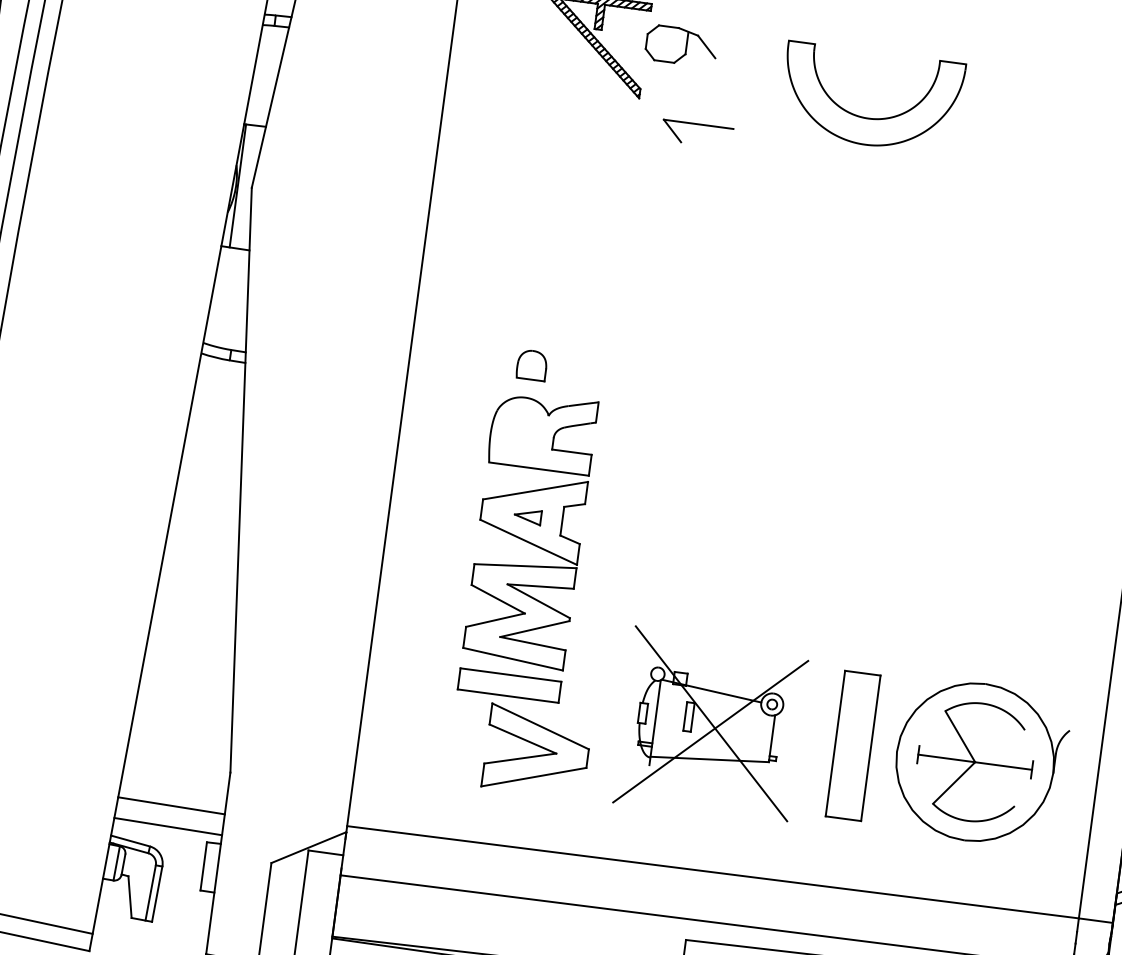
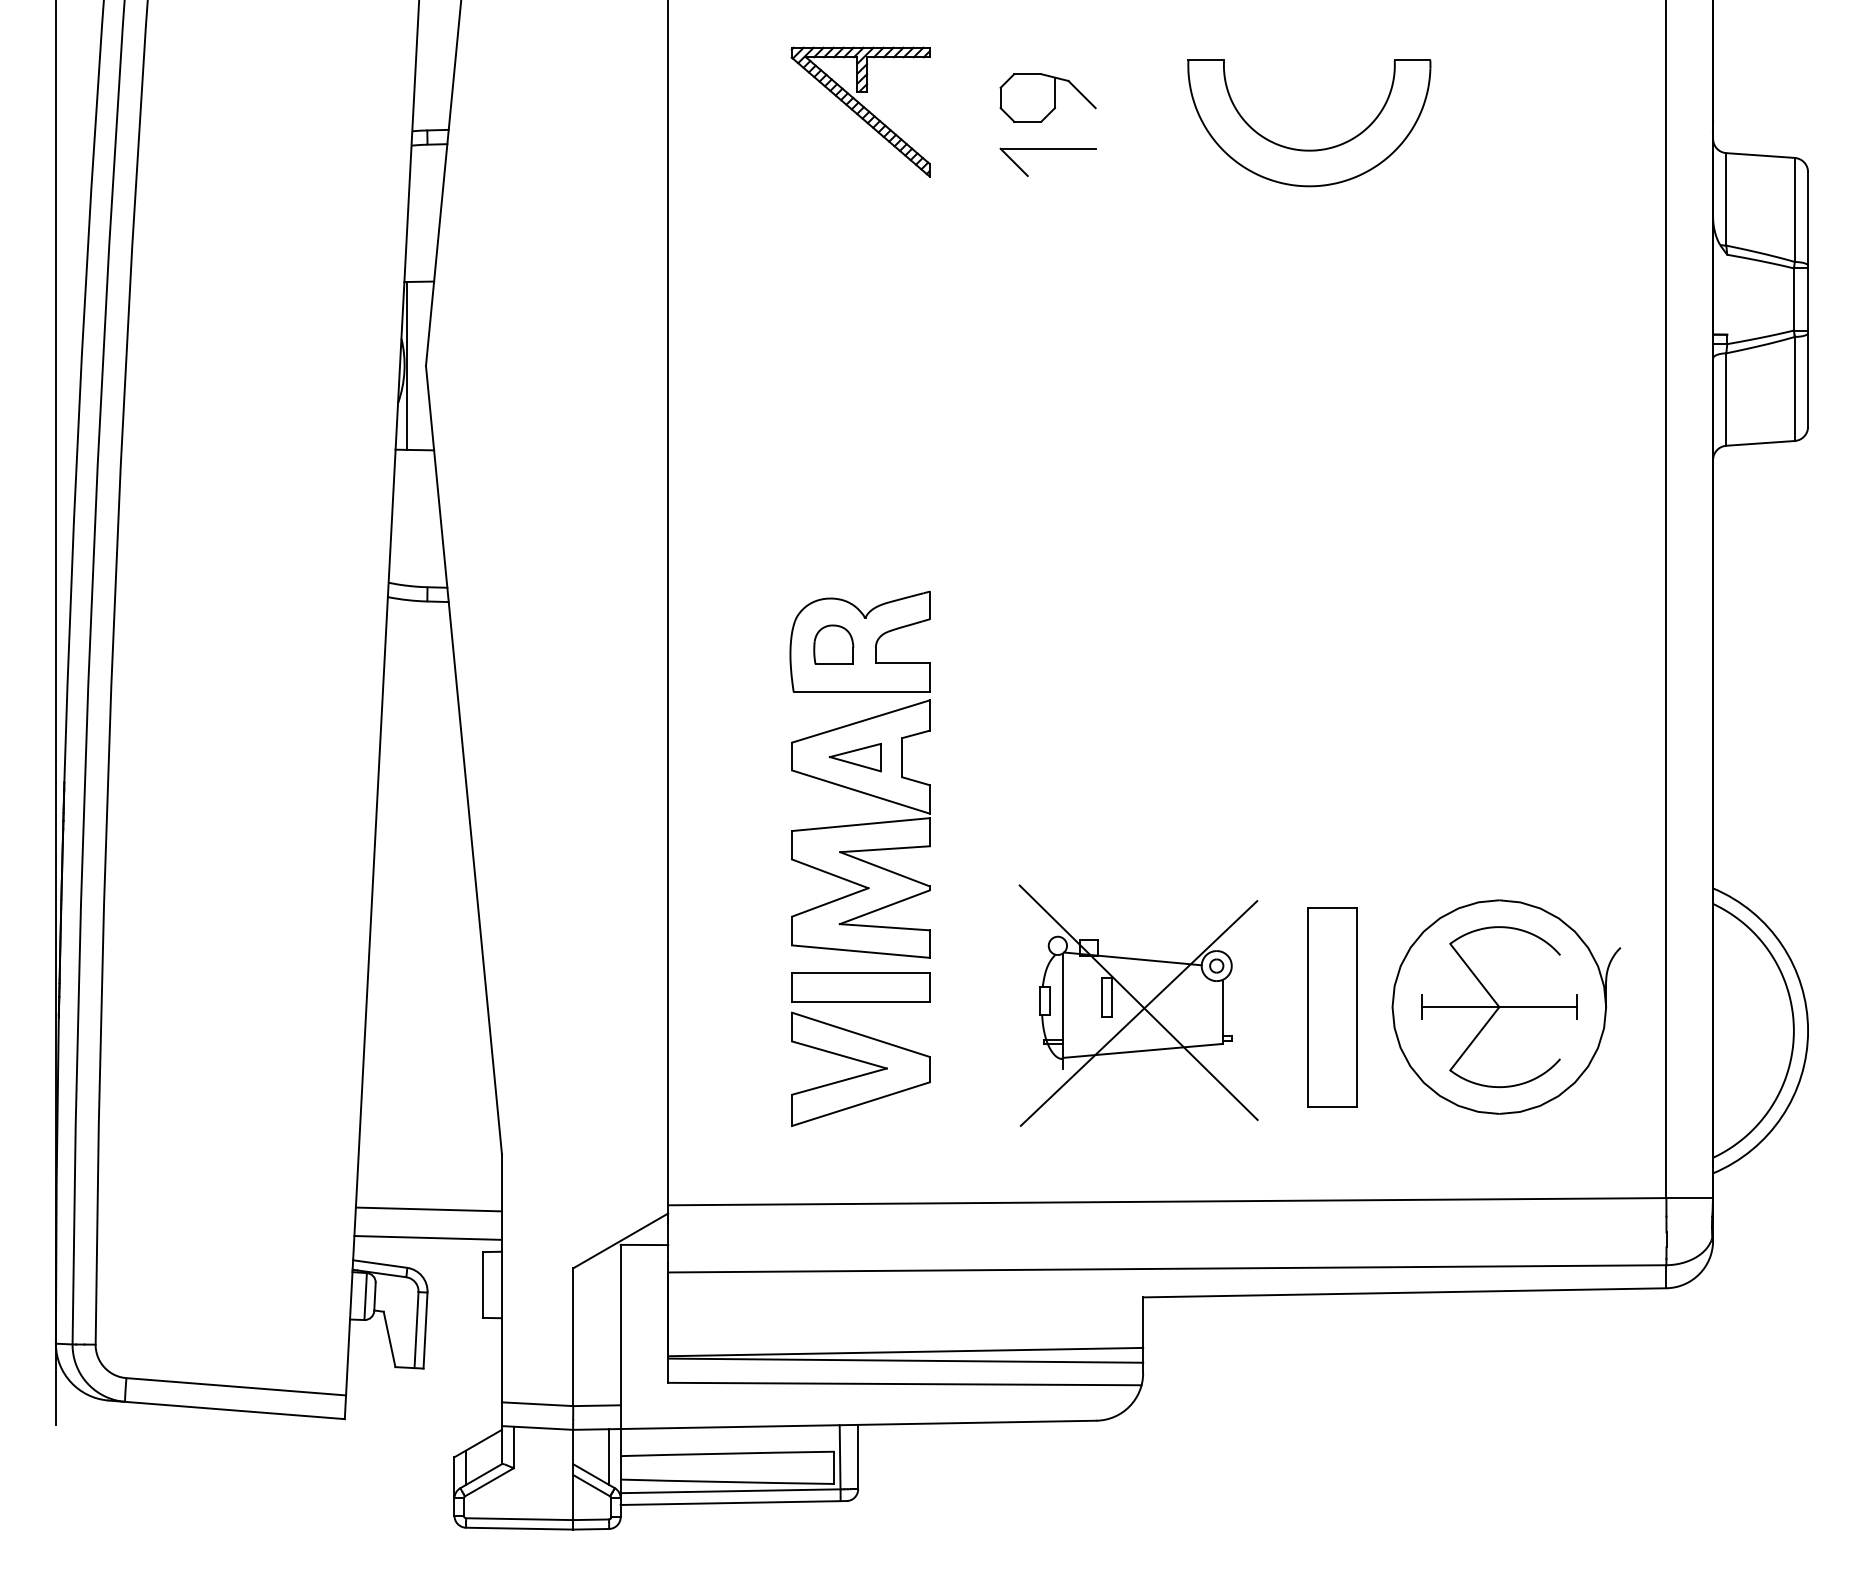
part: (681, 45) -> (1047, 97), moved
part: (868, 117) -> (1309, 149), moved
part: (698, 124) -> (1047, 149), moved
part: (531, 364) -> (833, 644), moved
part: (527, 516) -> (854, 757), size x1.43
part: (537, 751) -> (860, 1068), moved

